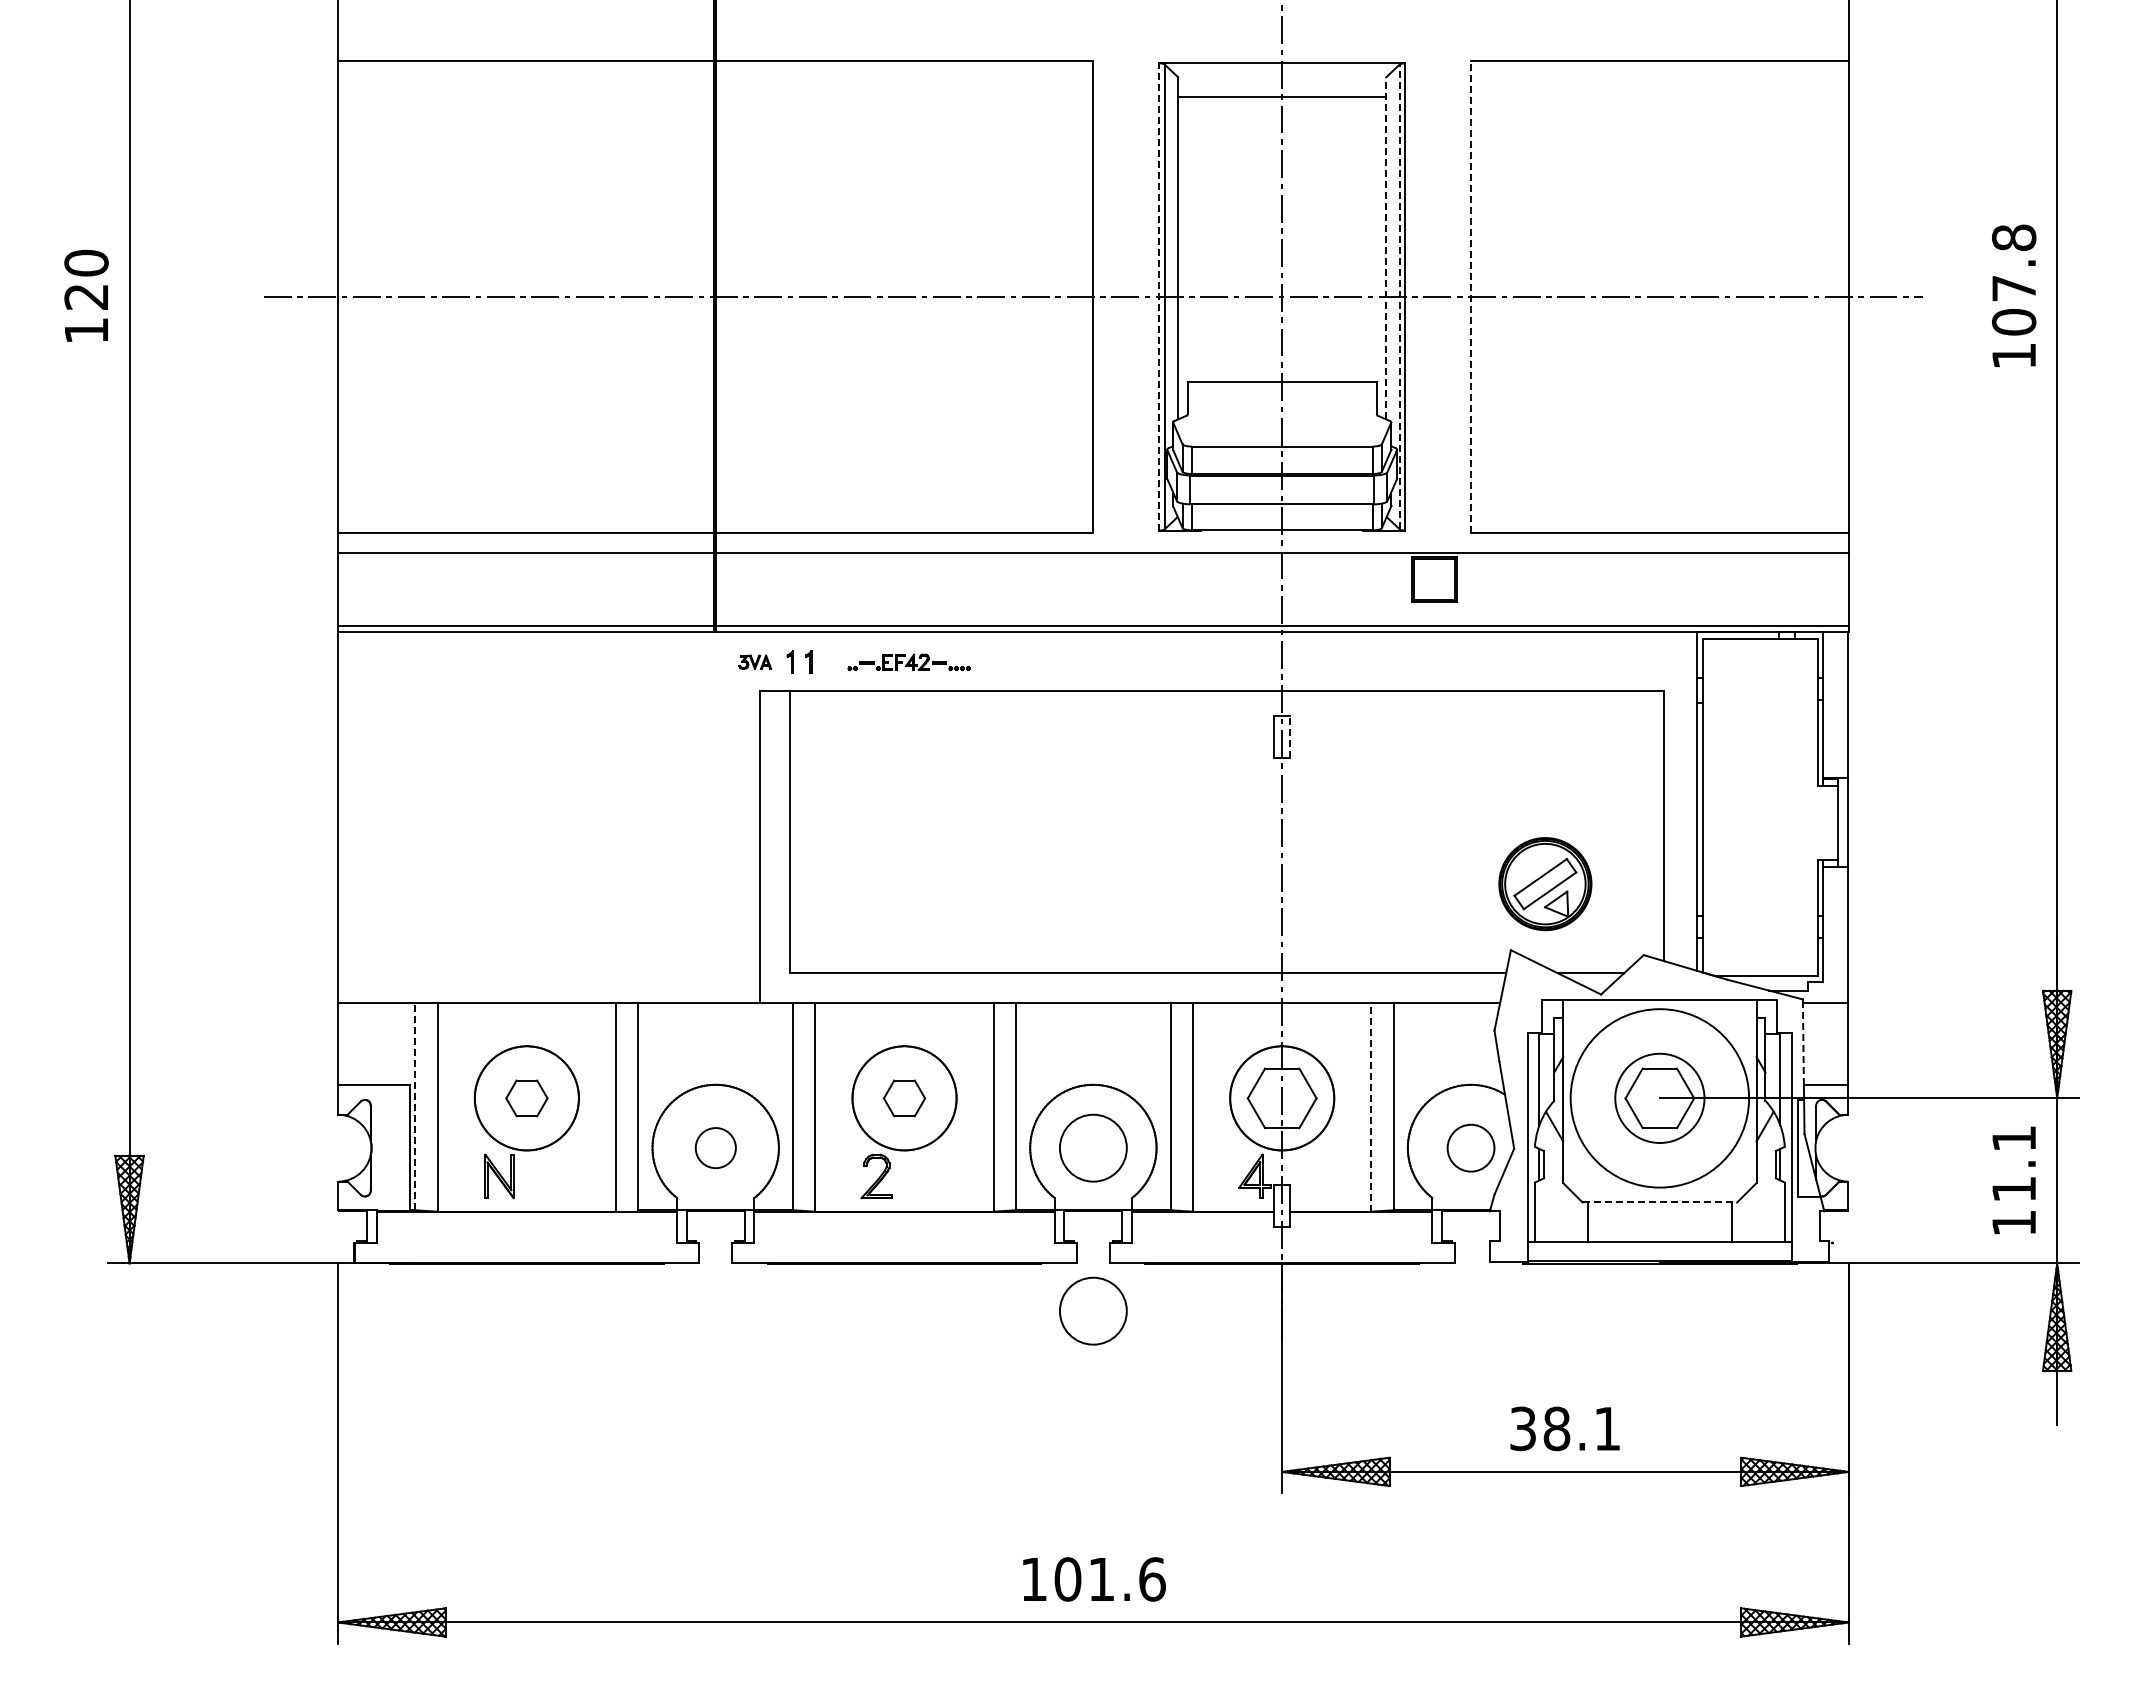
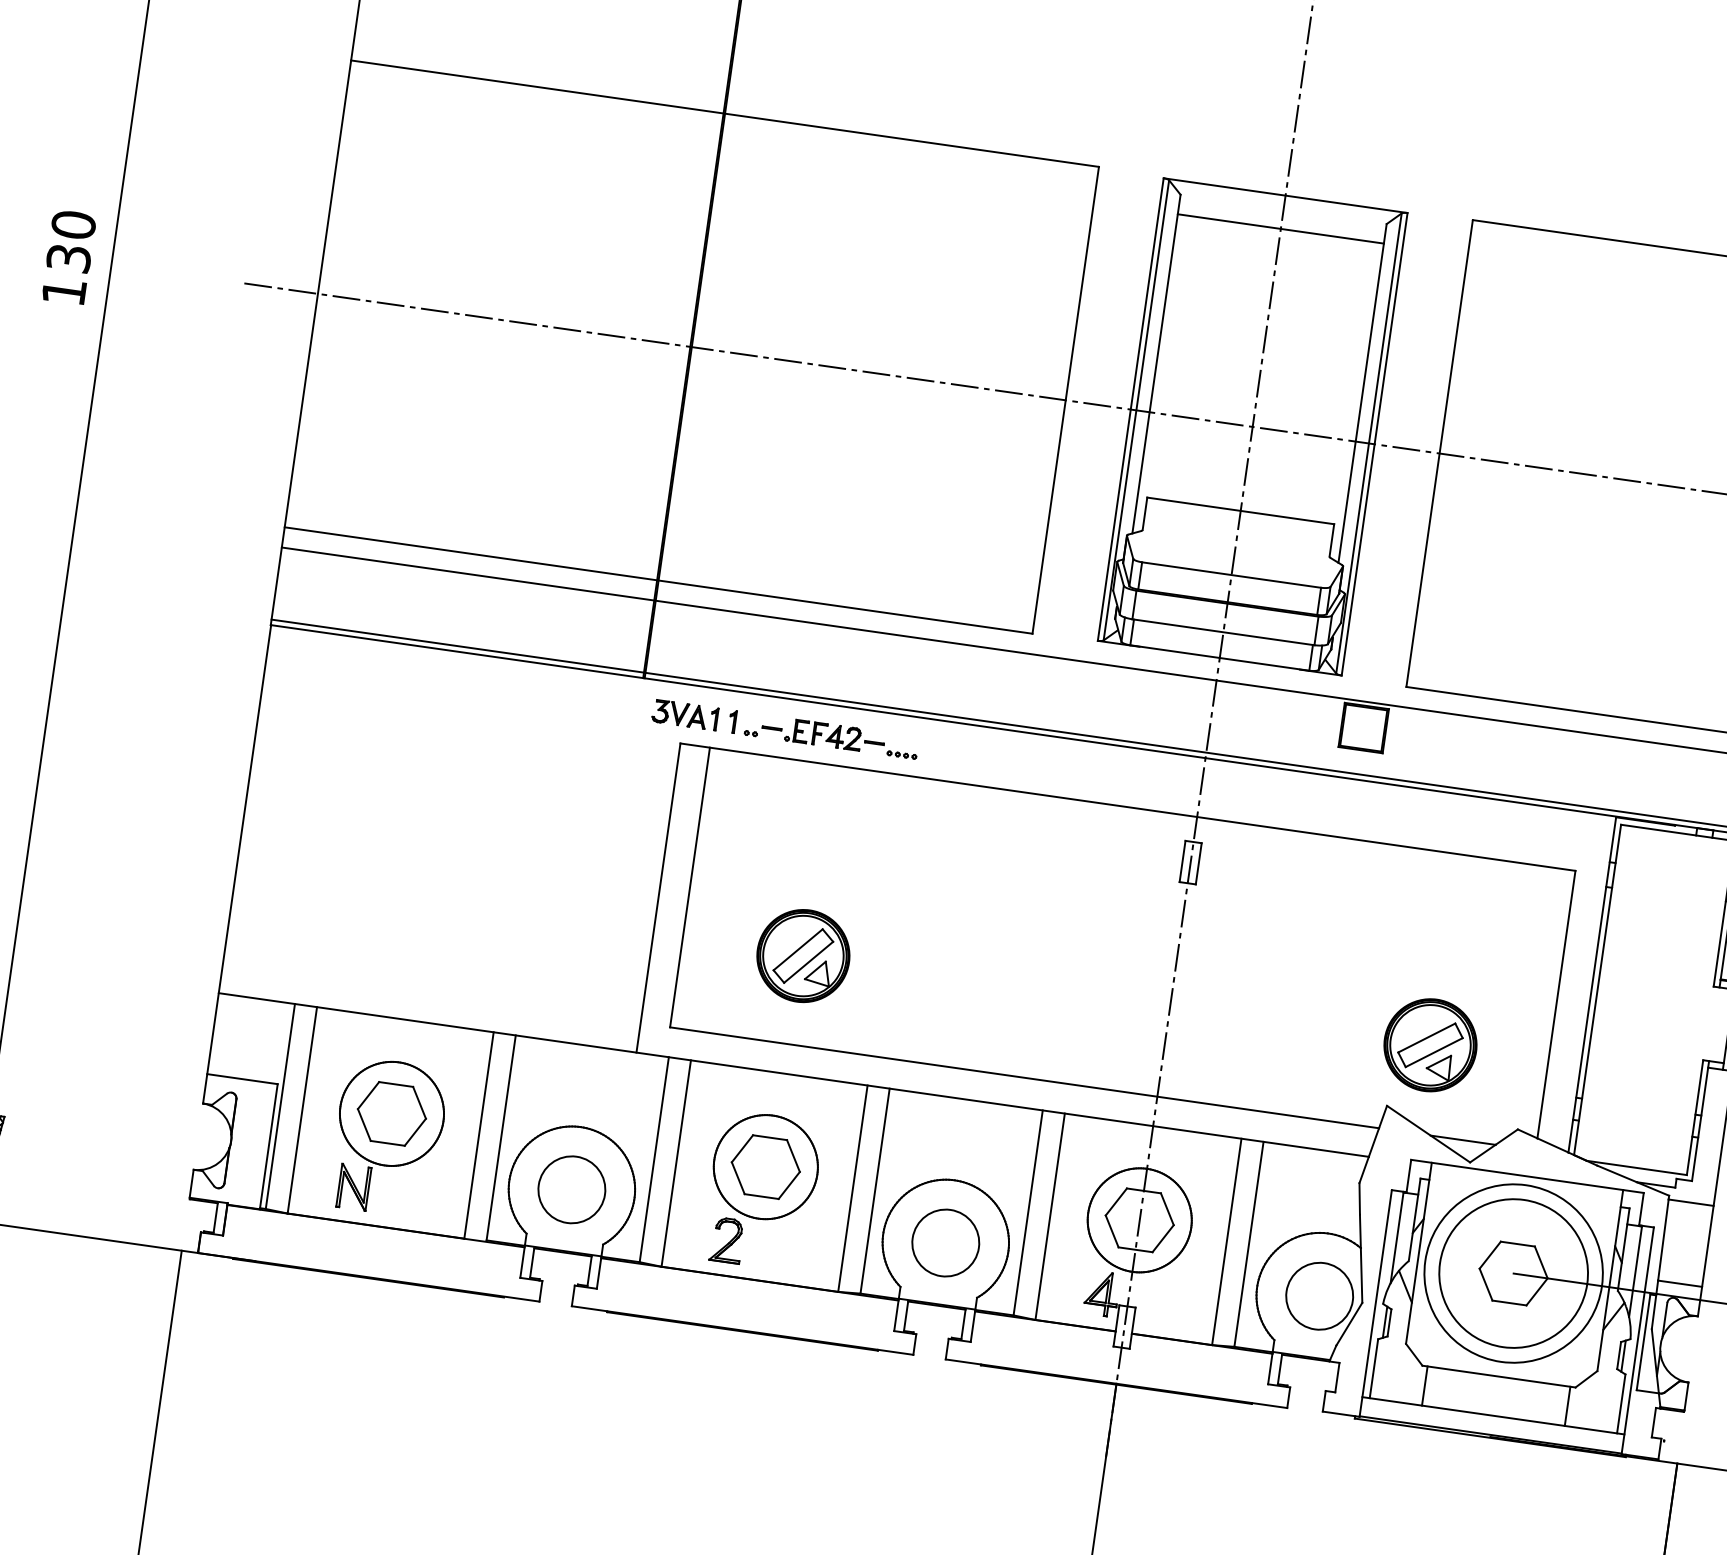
line: (1386, 247) -> (1362, 392), dashed -> solid
text: (86, 296) -> (68, 257), 120 -> 130
line: (1159, 296) -> (1131, 409), dashed -> solid
line: (1399, 296) -> (1368, 442), dashed -> solid
line: (1471, 296) -> (1440, 453), dashed -> solid
part: (754, 662) -> (678, 714), size x1.67
part: (908, 662) -> (831, 736), size x1.43
line: (1290, 737) -> (1198, 864), dashed -> solid
part: (911, 884) -> (802, 956), added
line: (1803, 1044) -> (1663, 1240), dashed -> solid
part: (526, 1098) -> (391, 1113), size x1.67
part: (904, 1098) -> (765, 1167), size x1.67
circle: (1659, 1098) -> (1513, 1273), size x1.67
line: (415, 1106) -> (280, 1106), dashed -> solid
line: (1371, 1106) -> (1227, 1240), dashed -> solid
circle: (715, 1147) -> (571, 1189), size x1.67
circle: (1470, 1147) -> (1319, 1295), size x1.43
line: (1660, 1202) -> (1499, 1376), dashed -> solid
circle: (1093, 1310) -> (923, 1403), removed

